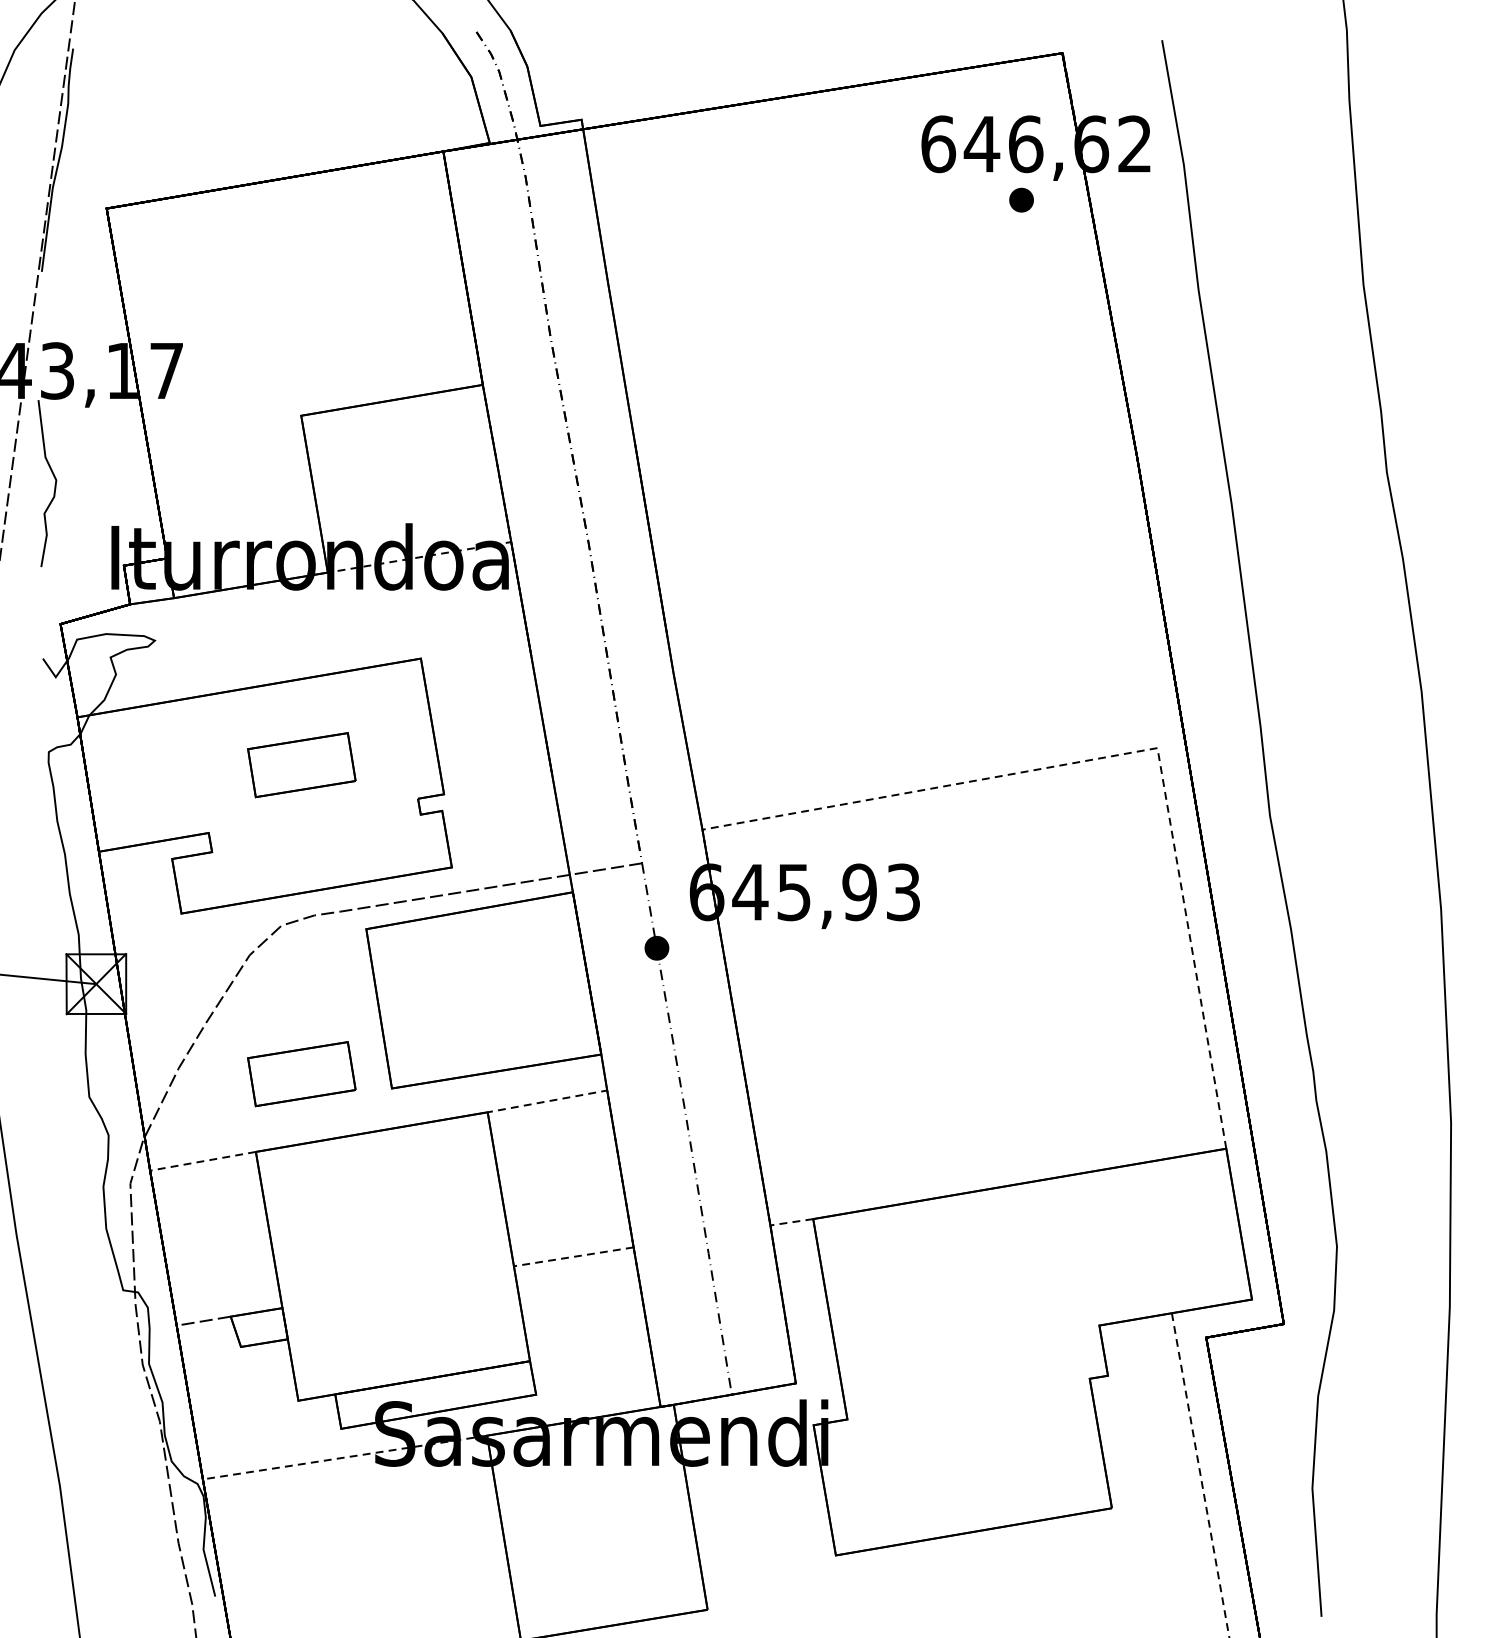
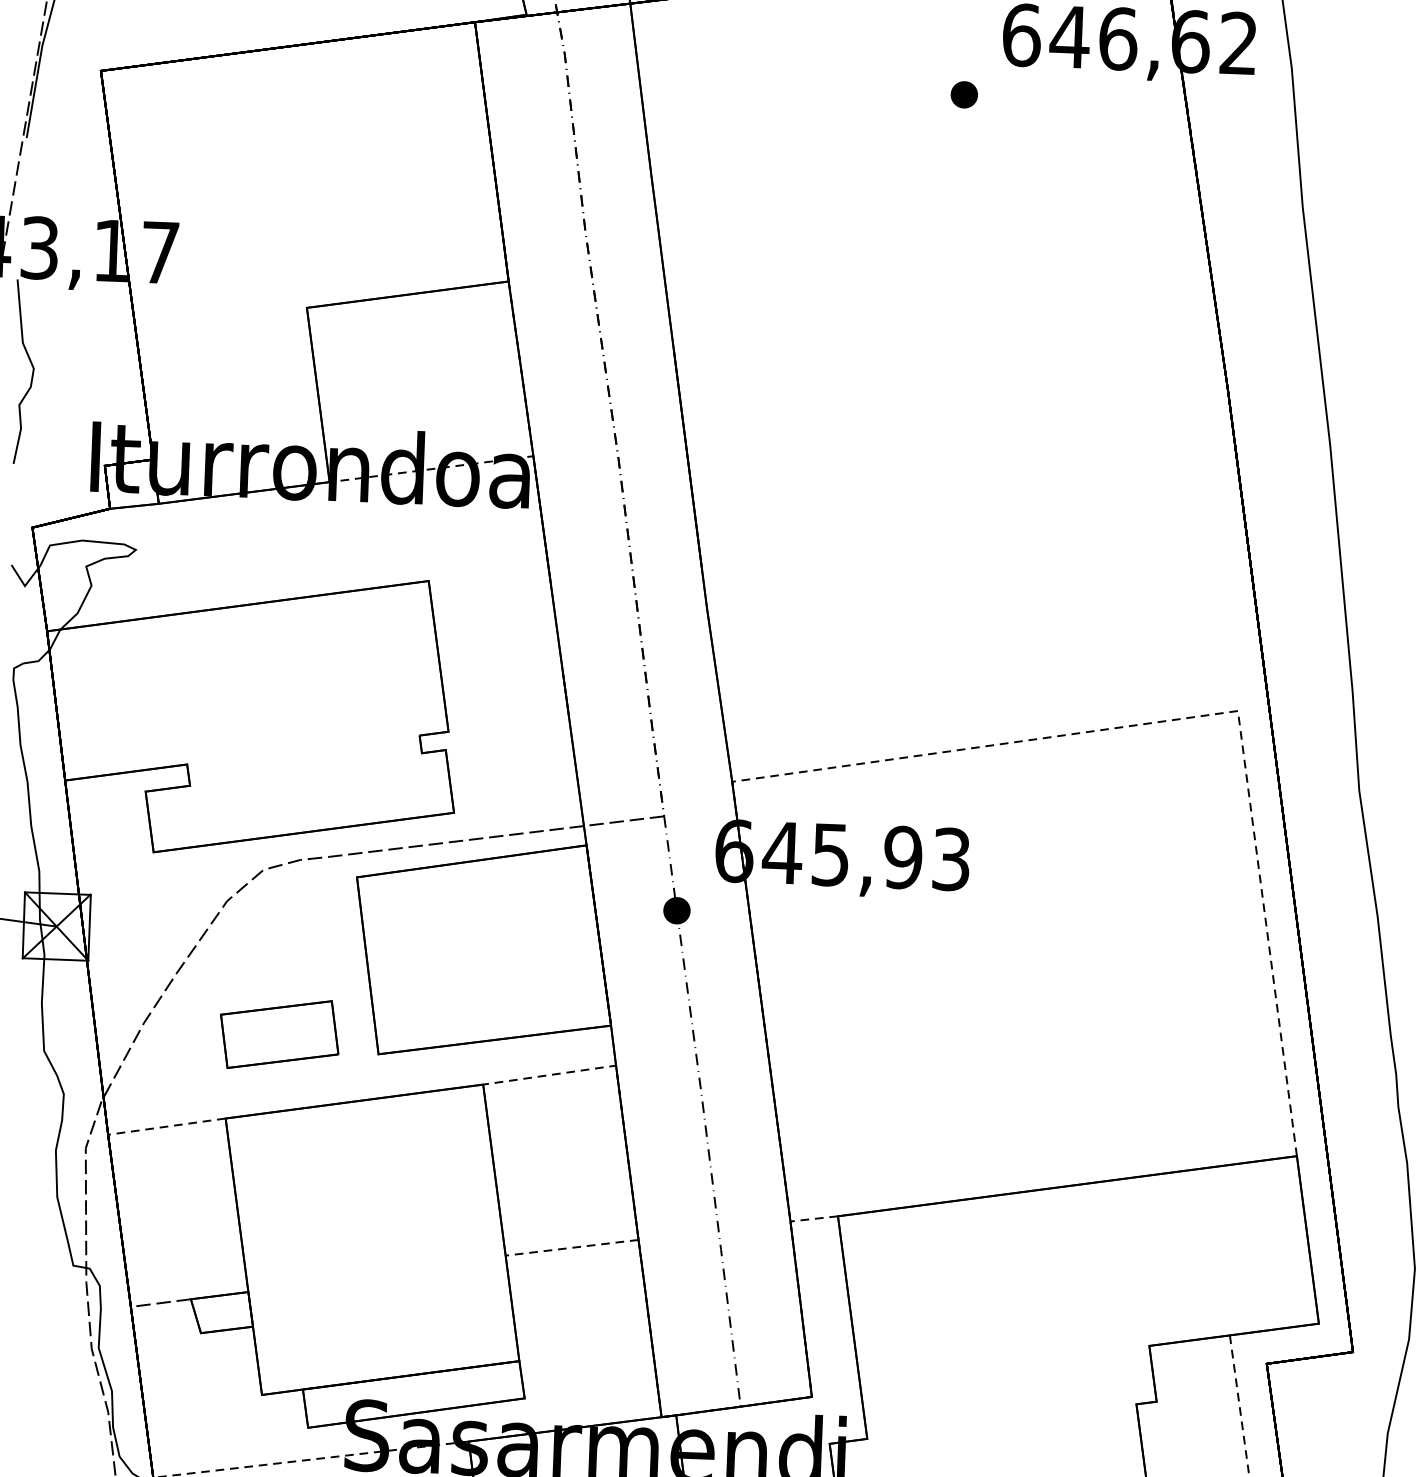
part: (1021, 199) -> (964, 94), moved
part: (301, 765) -> (292, 693), removed

